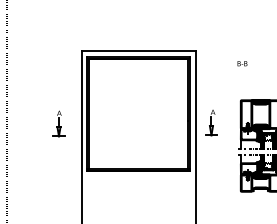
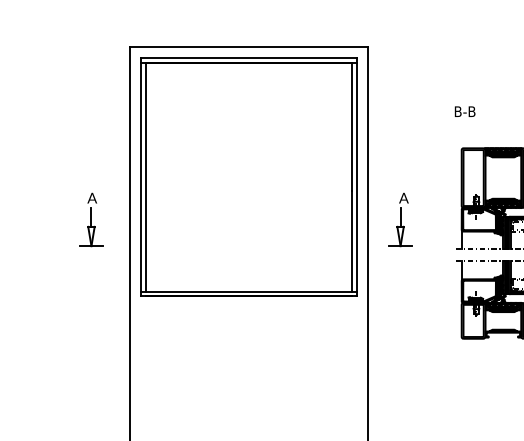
text: (242, 63) -> (465, 111), moved
part: (211, 122) -> (400, 219), moved
part: (58, 123) -> (90, 219), moved

